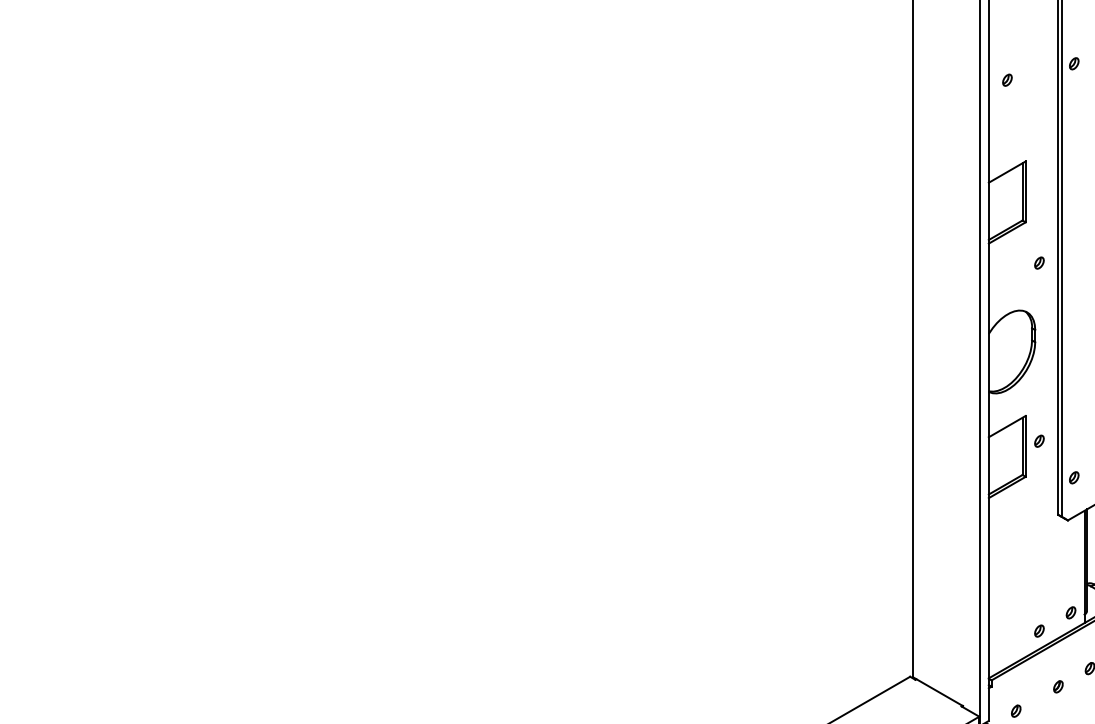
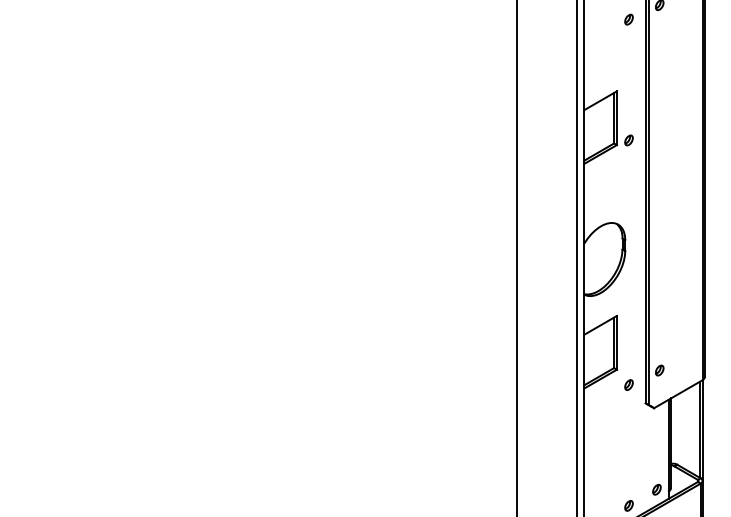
part: (1007, 79) -> (629, 19), moved
part: (1039, 262) -> (629, 139), moved
part: (1039, 440) -> (629, 384), moved

